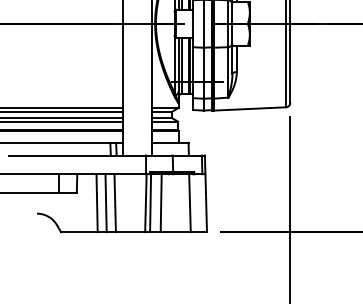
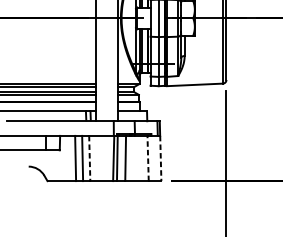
line: (115, 203) -> (89, 158), solid -> dashed
line: (189, 203) -> (147, 158), solid -> dashed
line: (206, 203) -> (161, 158), solid -> dashed

